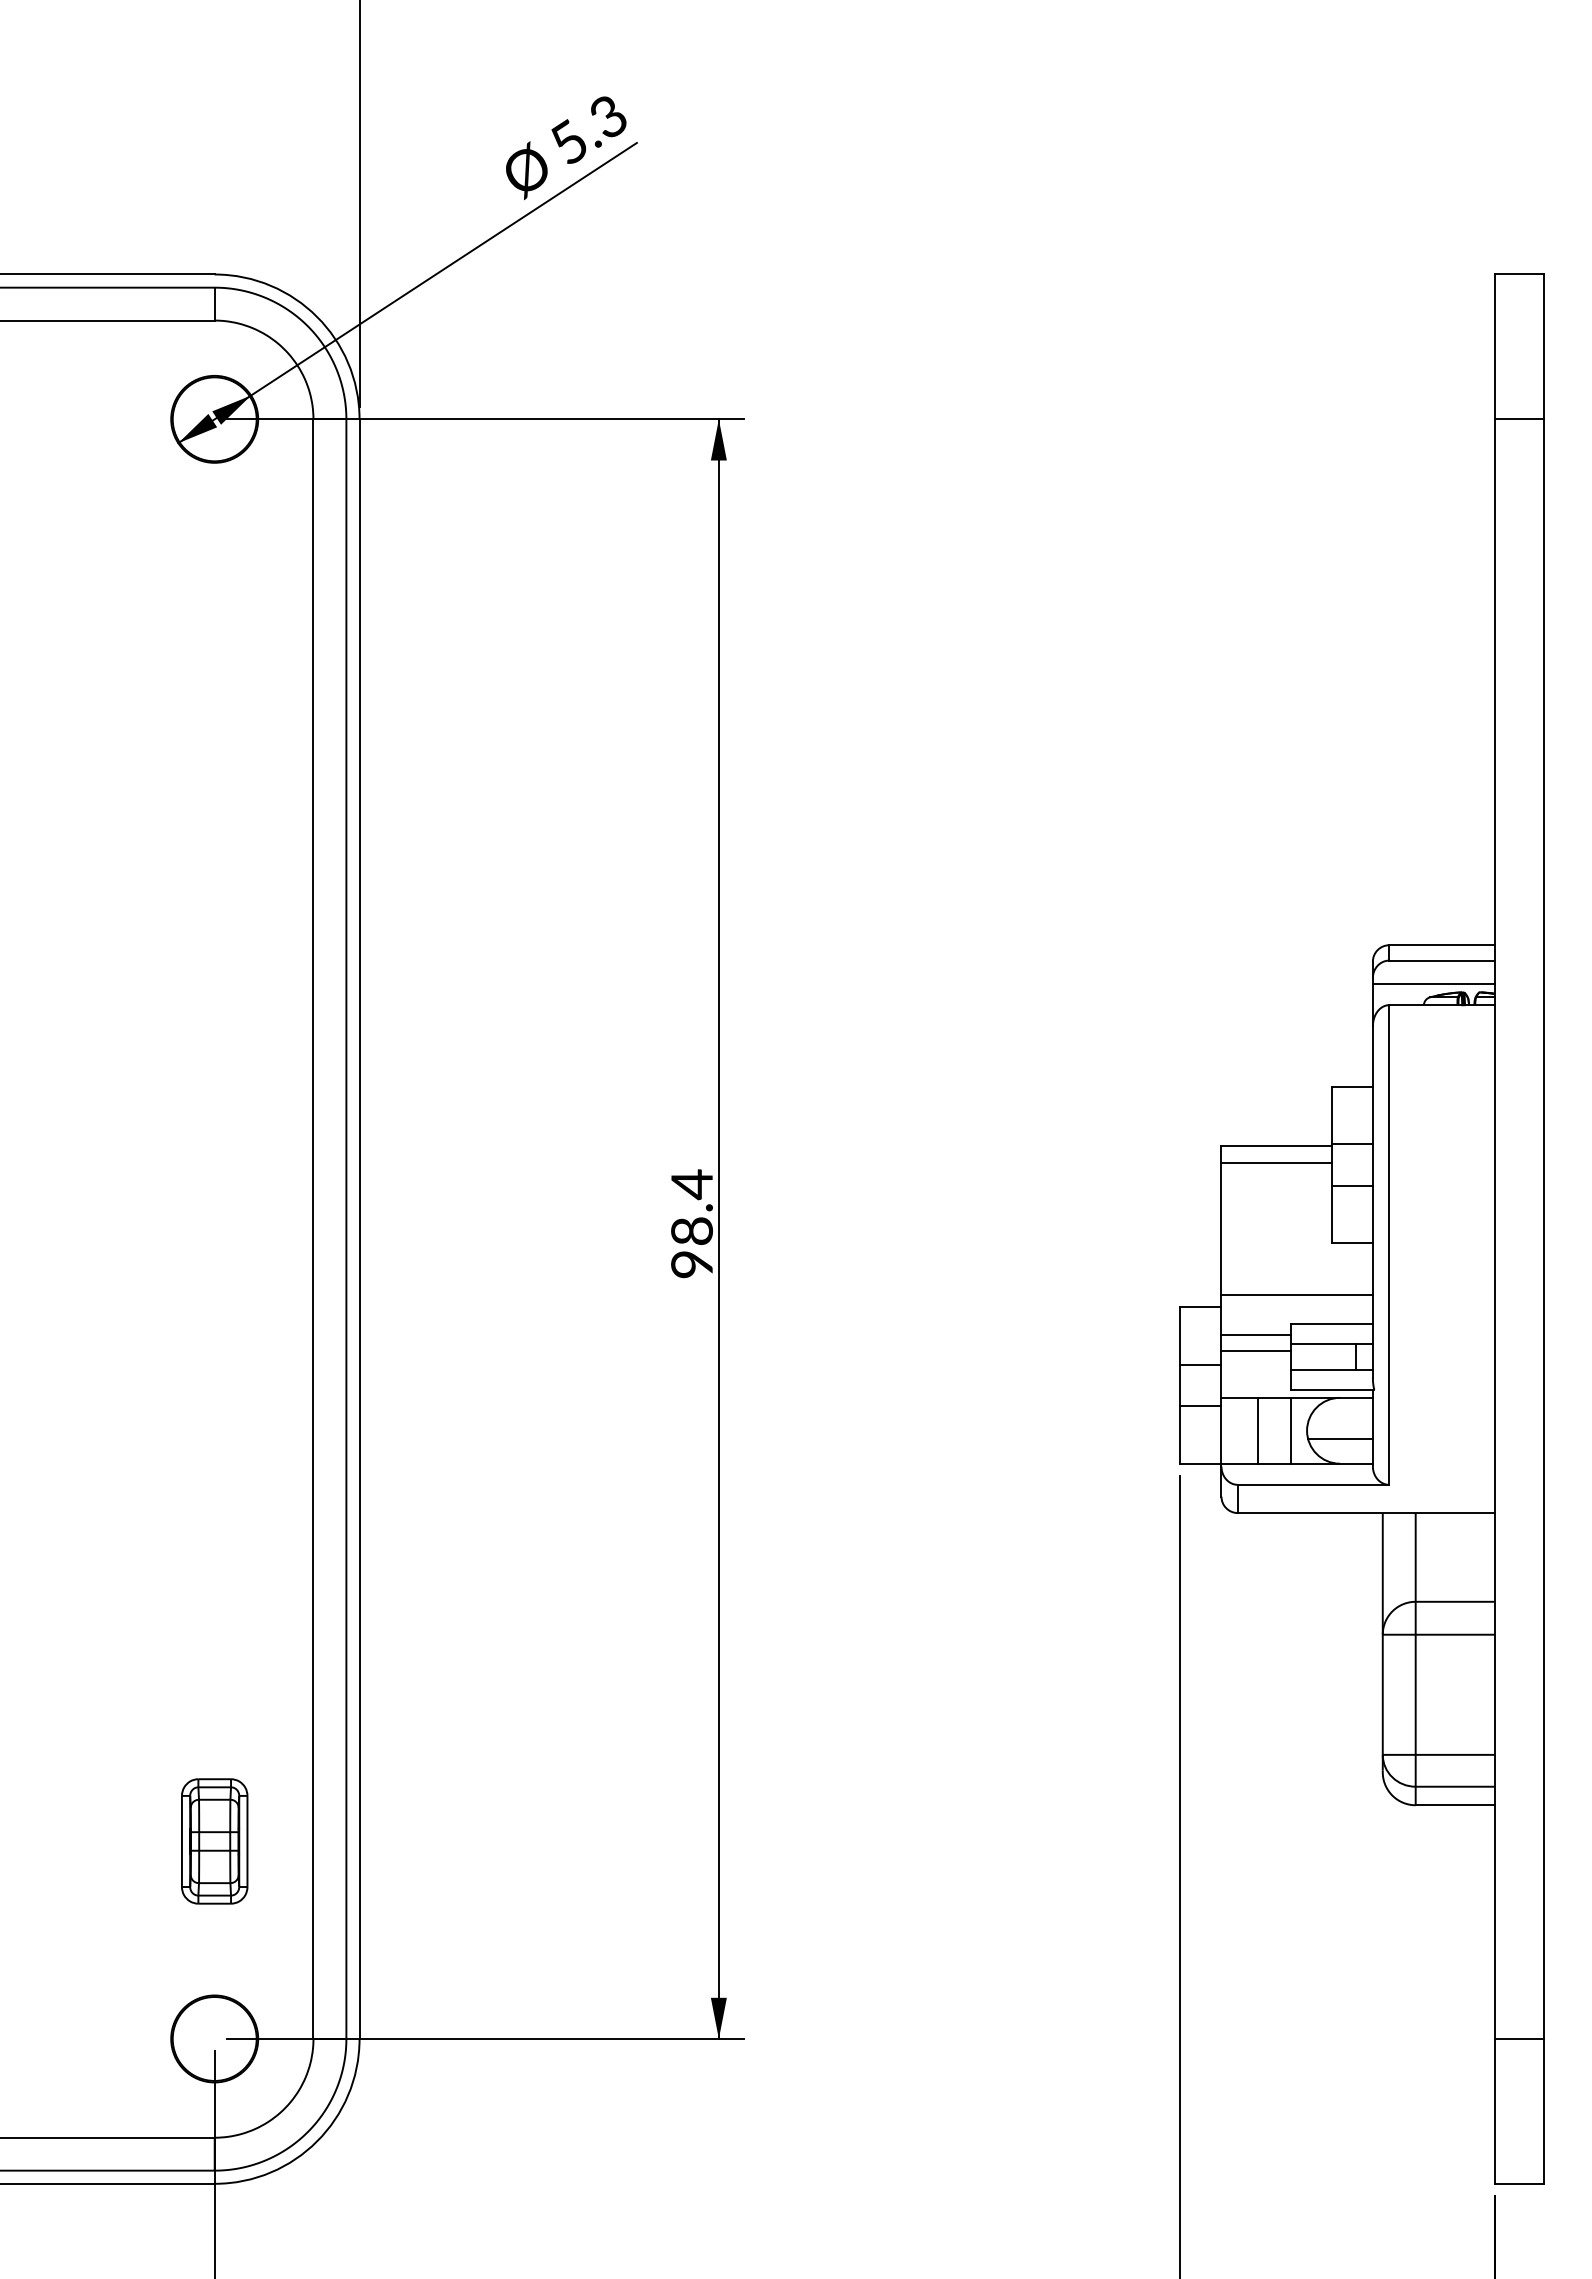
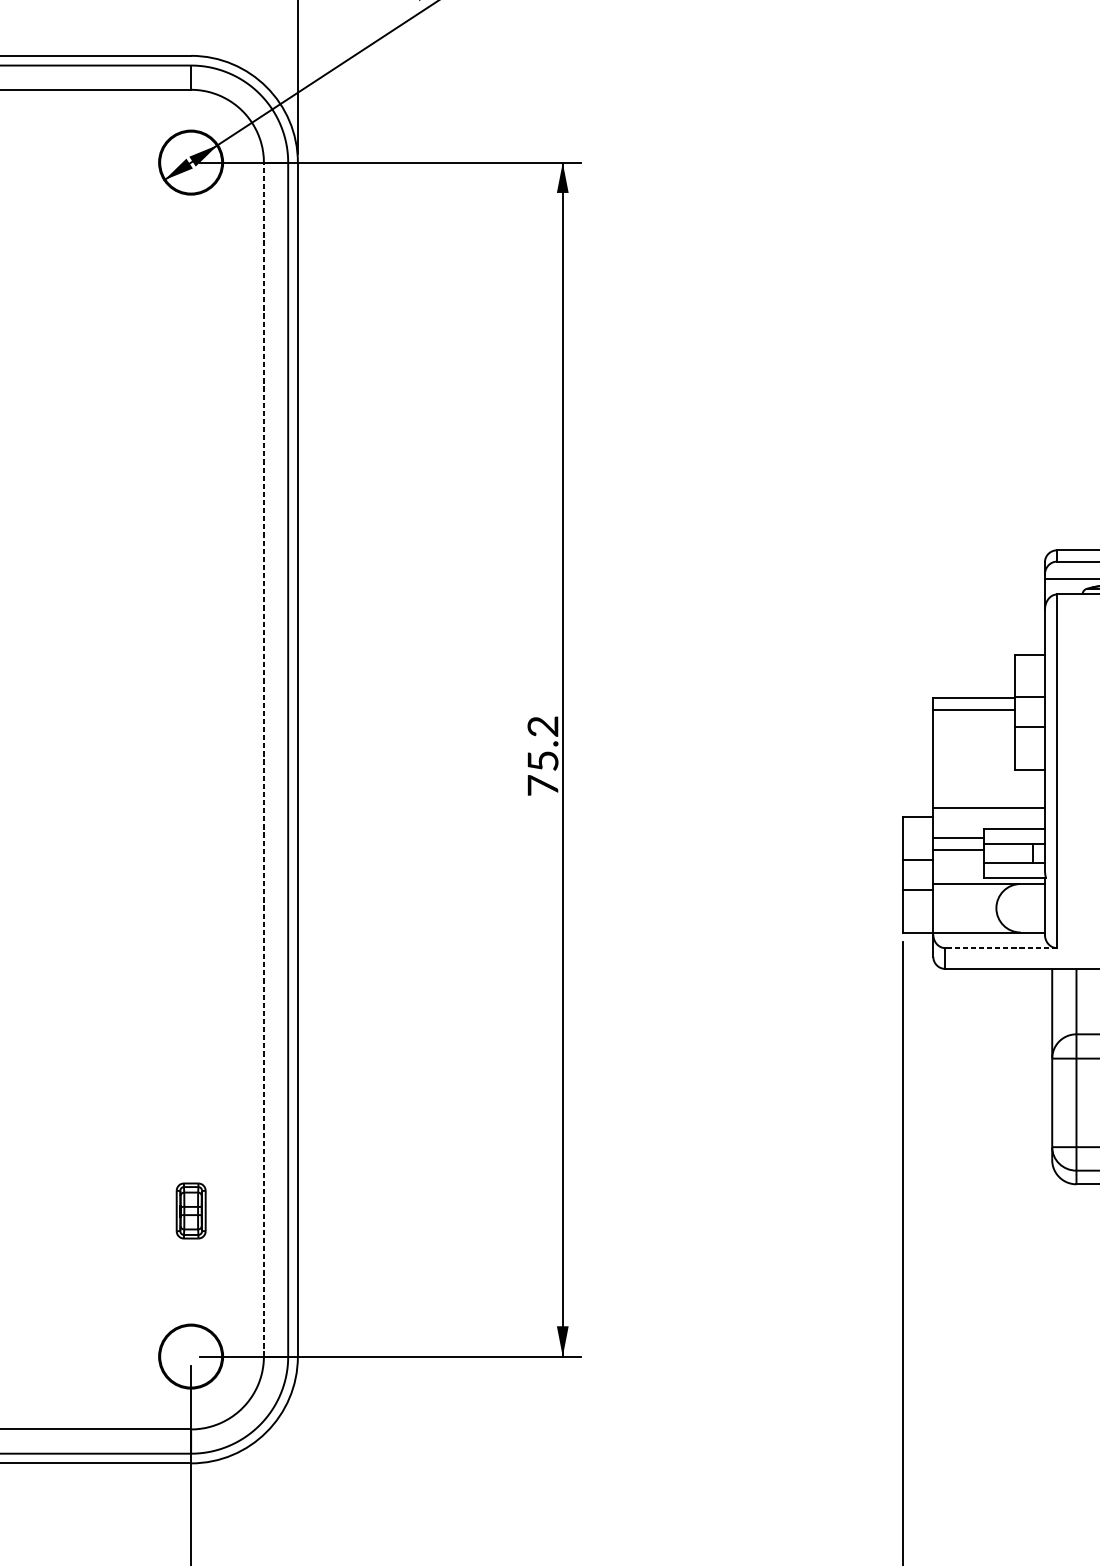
text: (692, 1223) -> (543, 755), 98.4 -> 75.2
line: (313, 1229) -> (263, 759), solid -> dashed
line: (1257, 1430) -> (959, 908), removed
line: (1290, 1430) -> (984, 908), removed
line: (1340, 1439) -> (1021, 914), removed
line: (1313, 1484) -> (1001, 947), solid -> dashed
part: (214, 1841) -> (190, 1211), size x0.6

